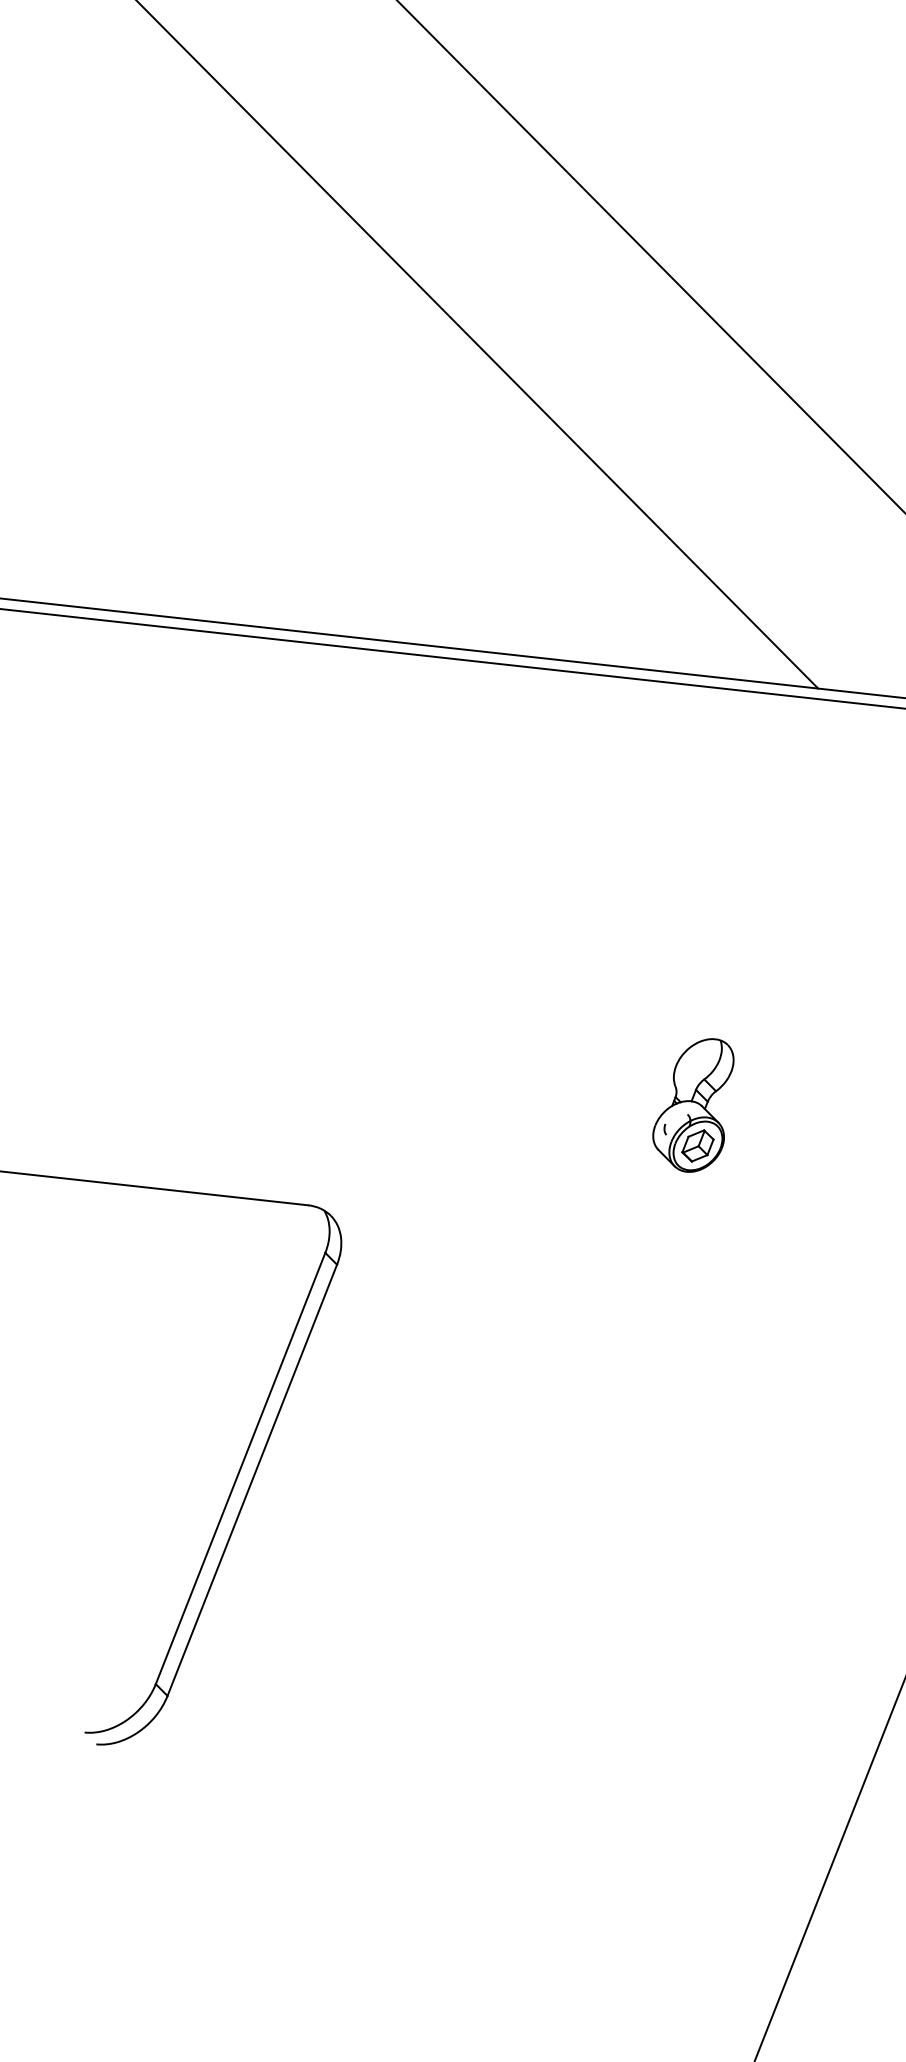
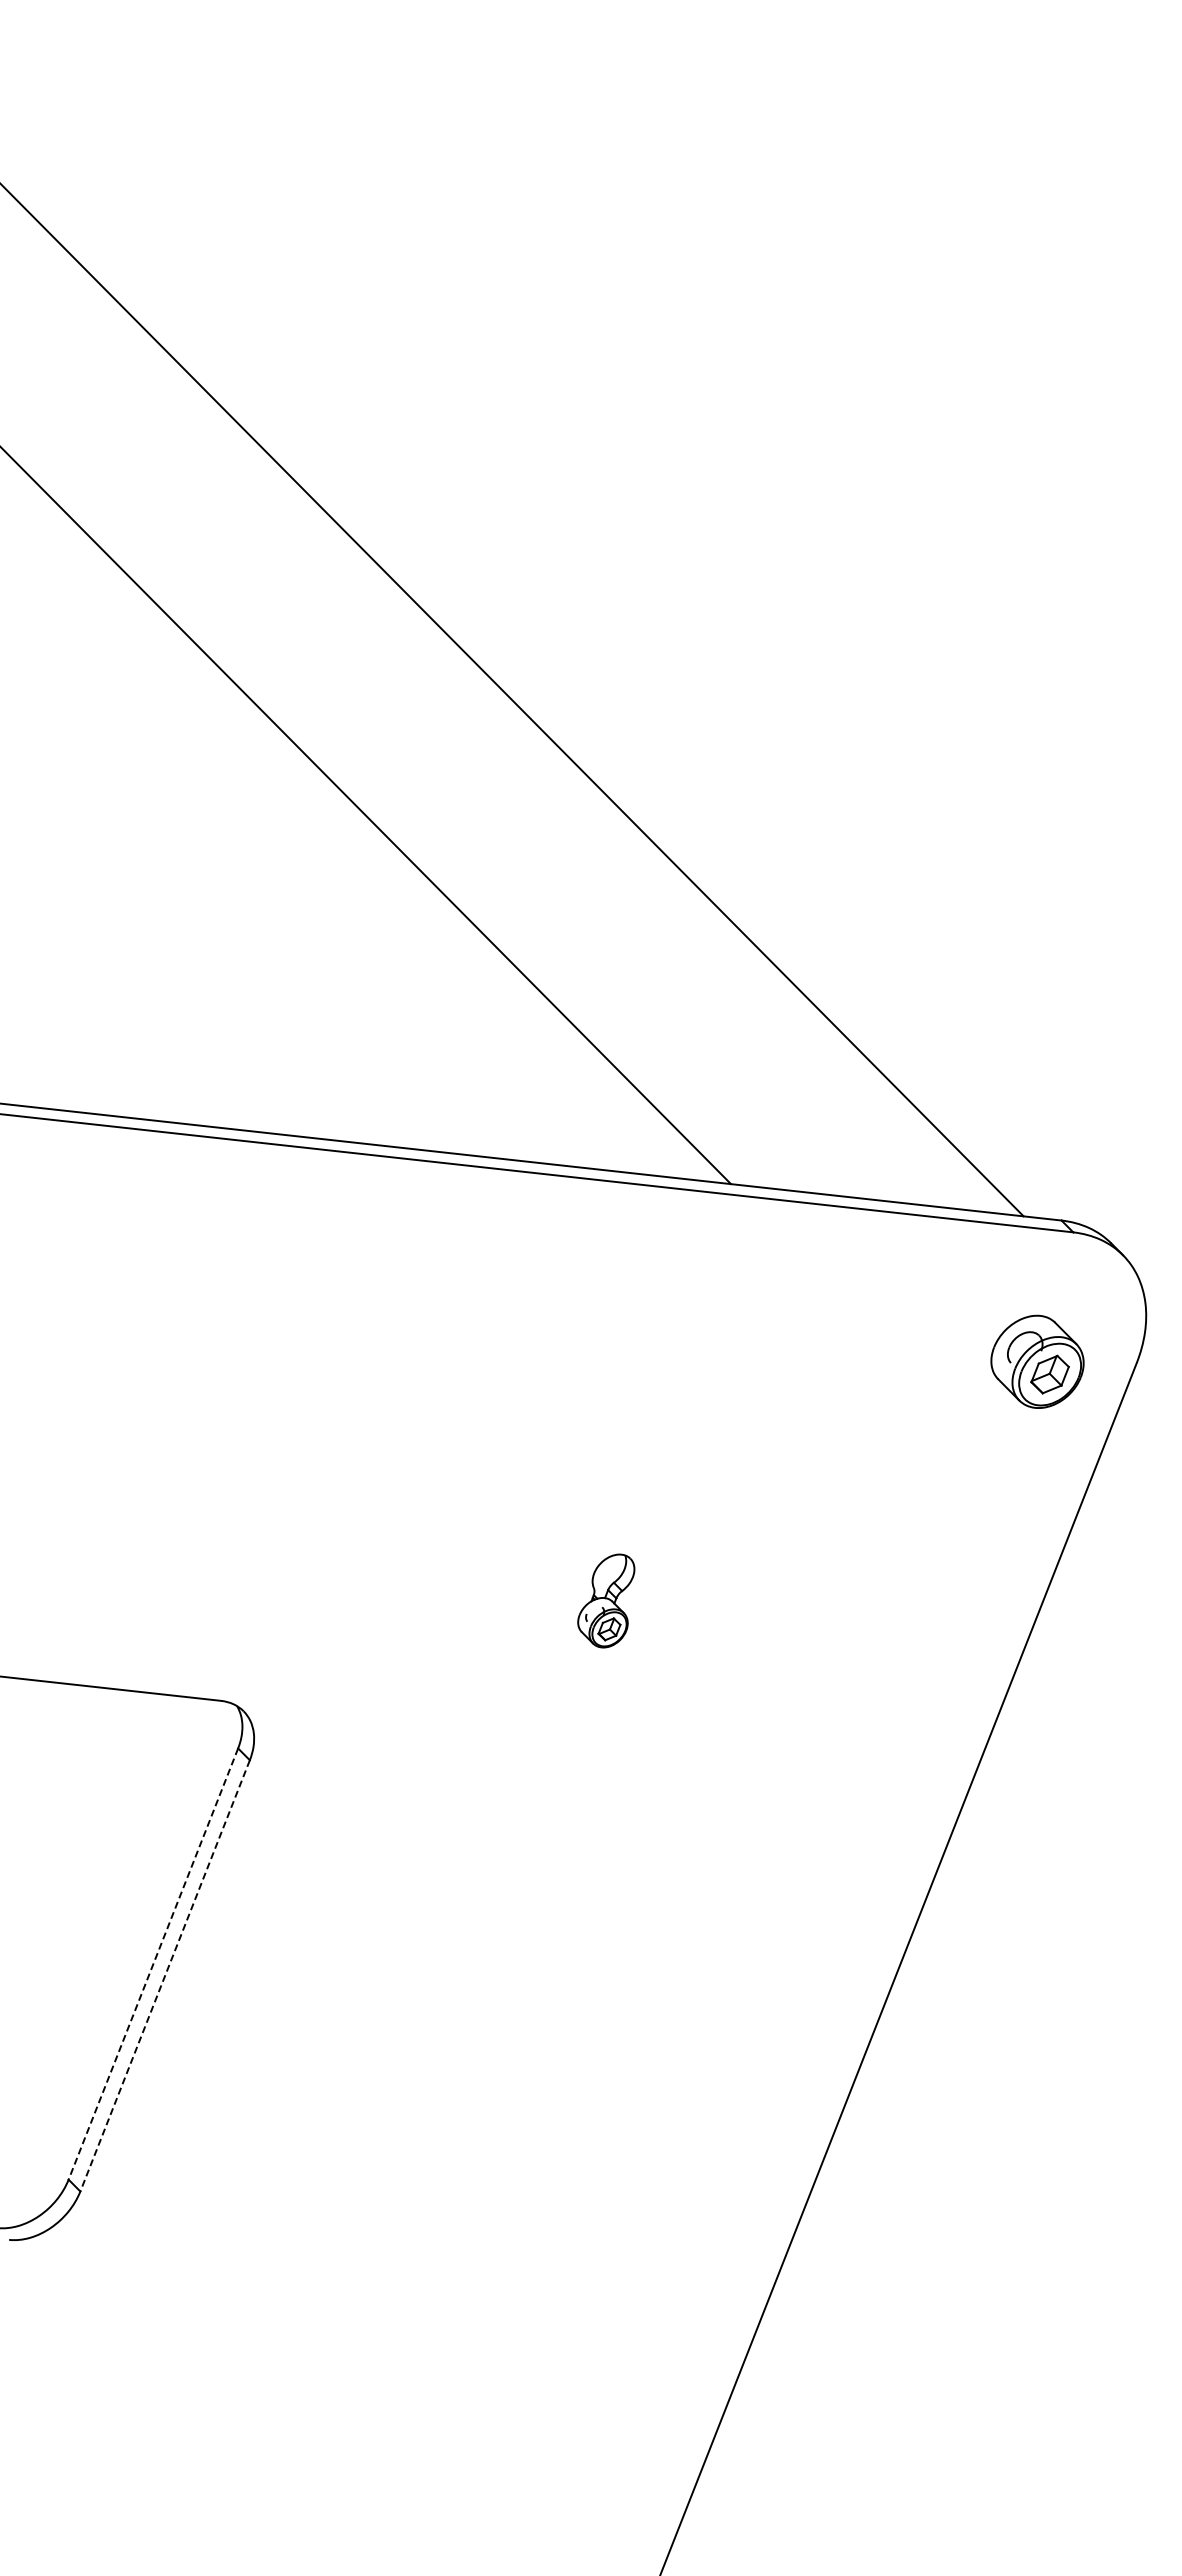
part: (693, 1104) -> (606, 1600), size x0.7
line: (240, 1468) -> (153, 1964), solid -> dashed
line: (252, 1479) -> (165, 1975), solid -> dashed

